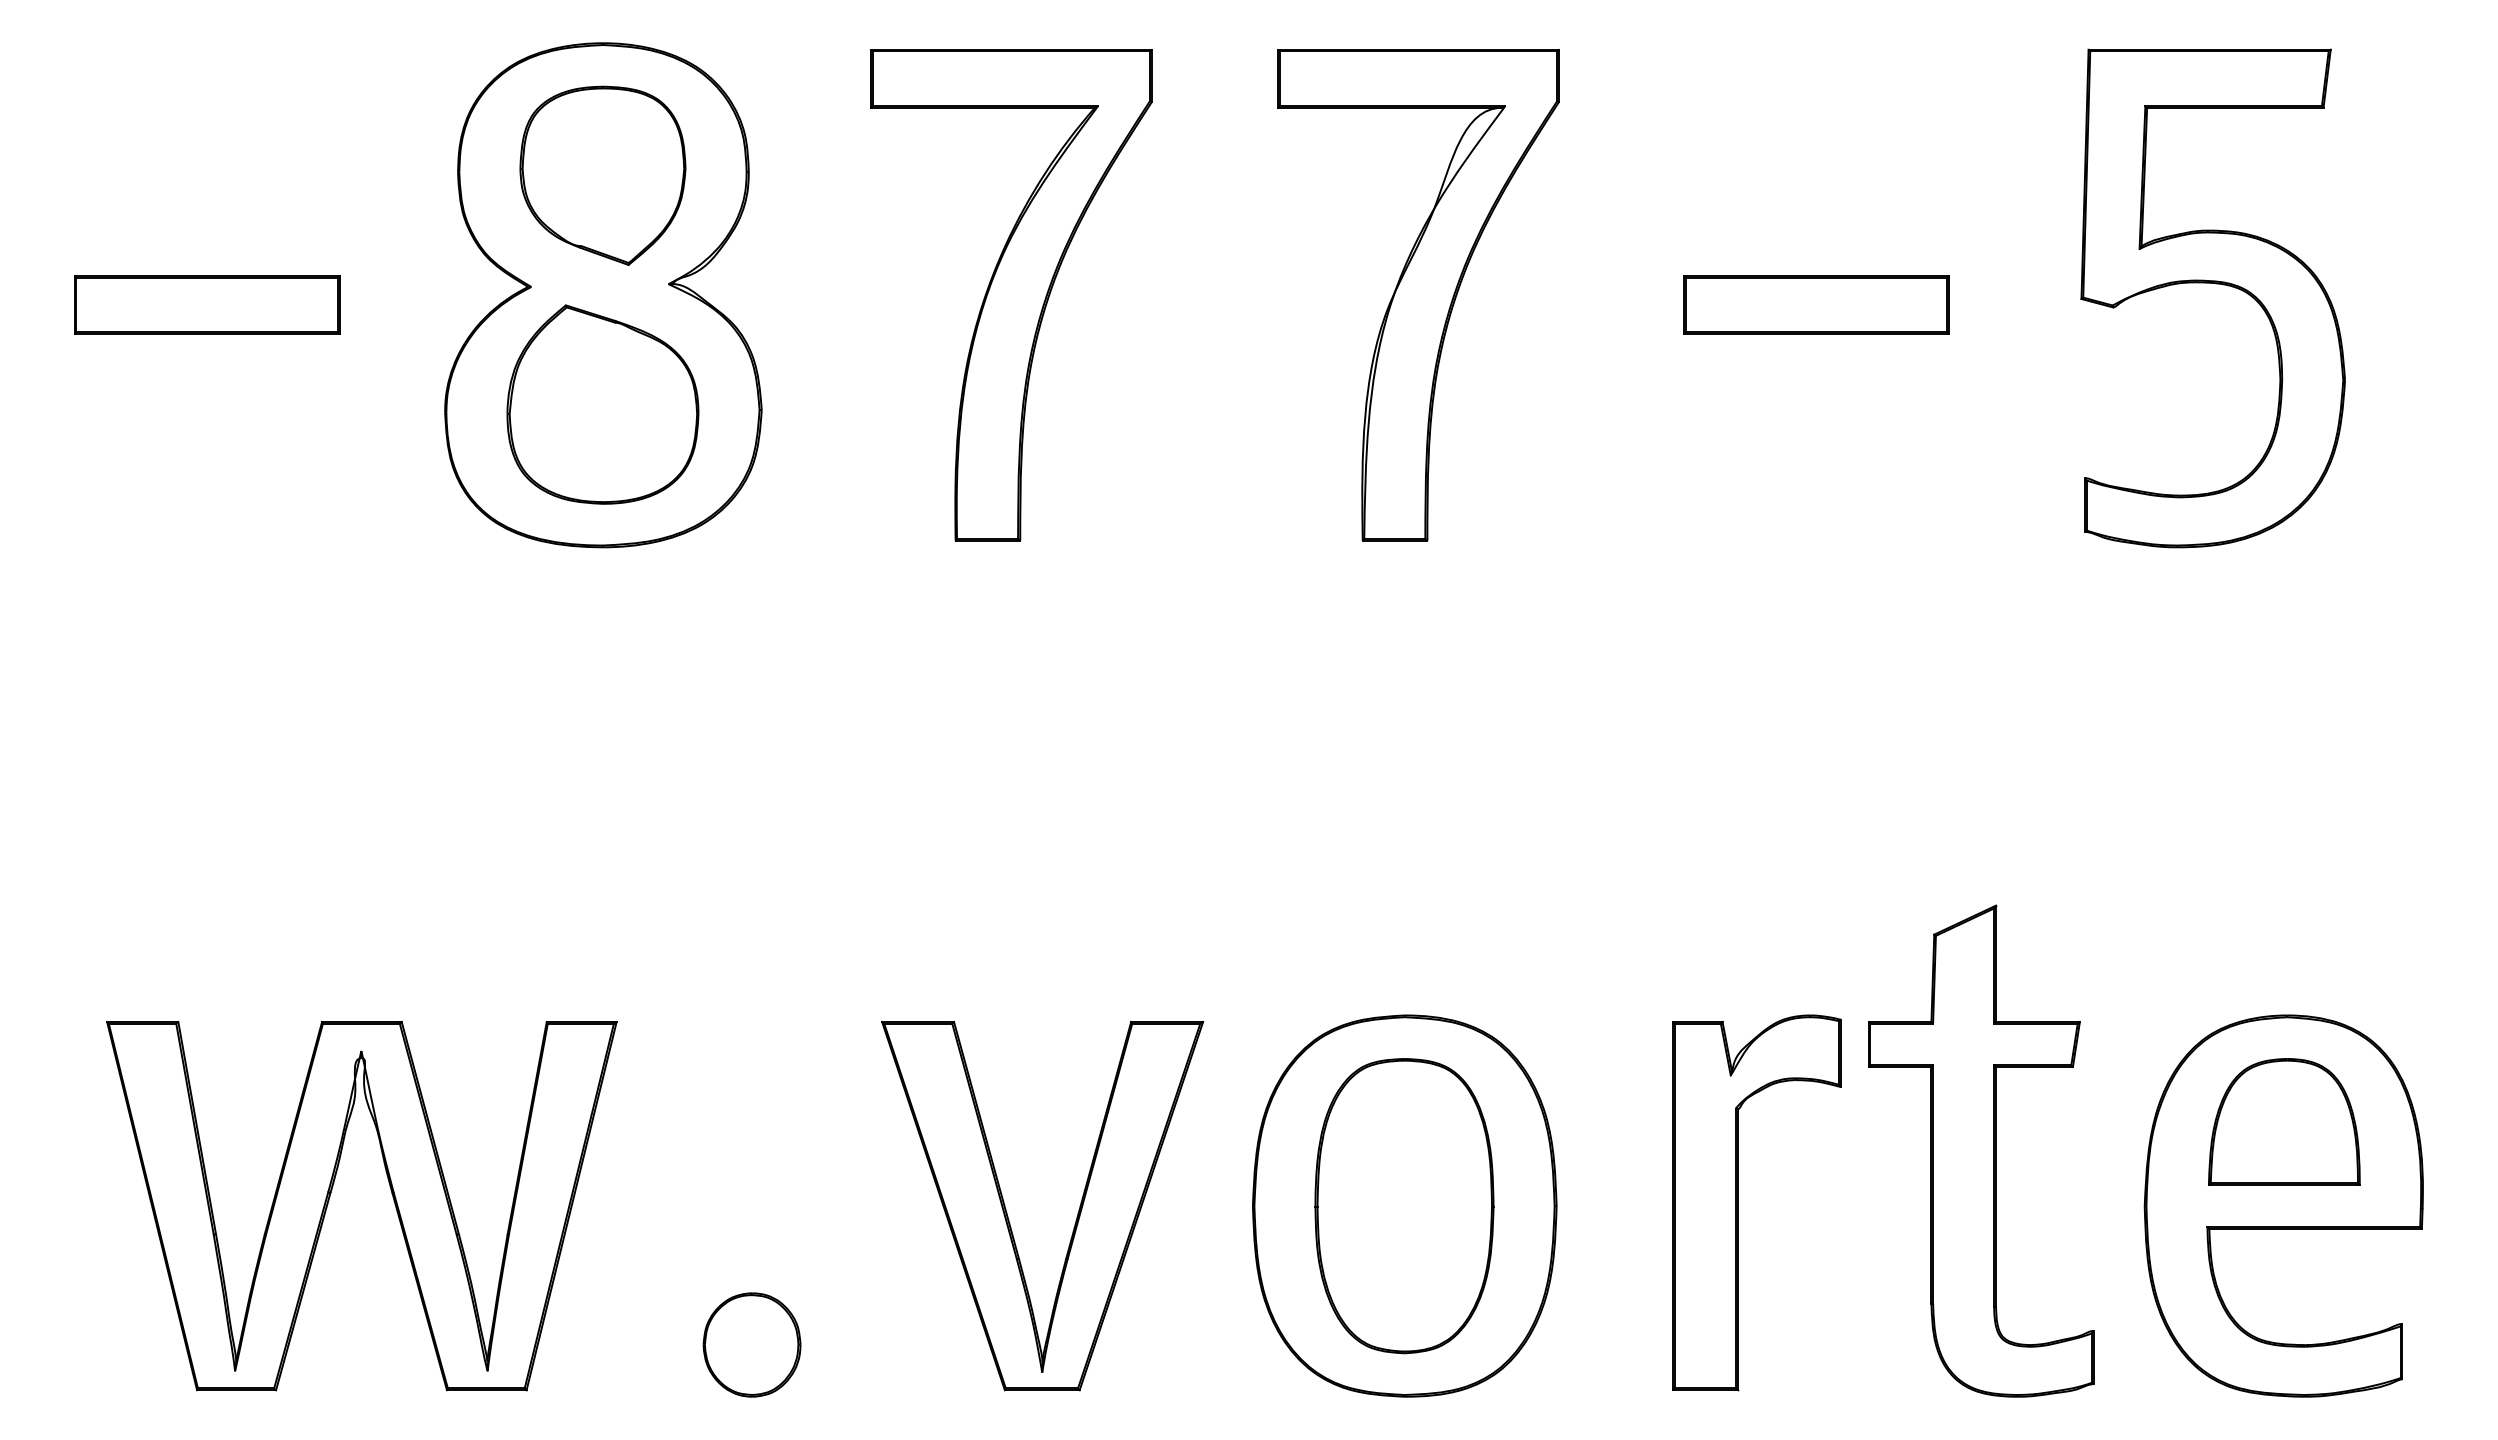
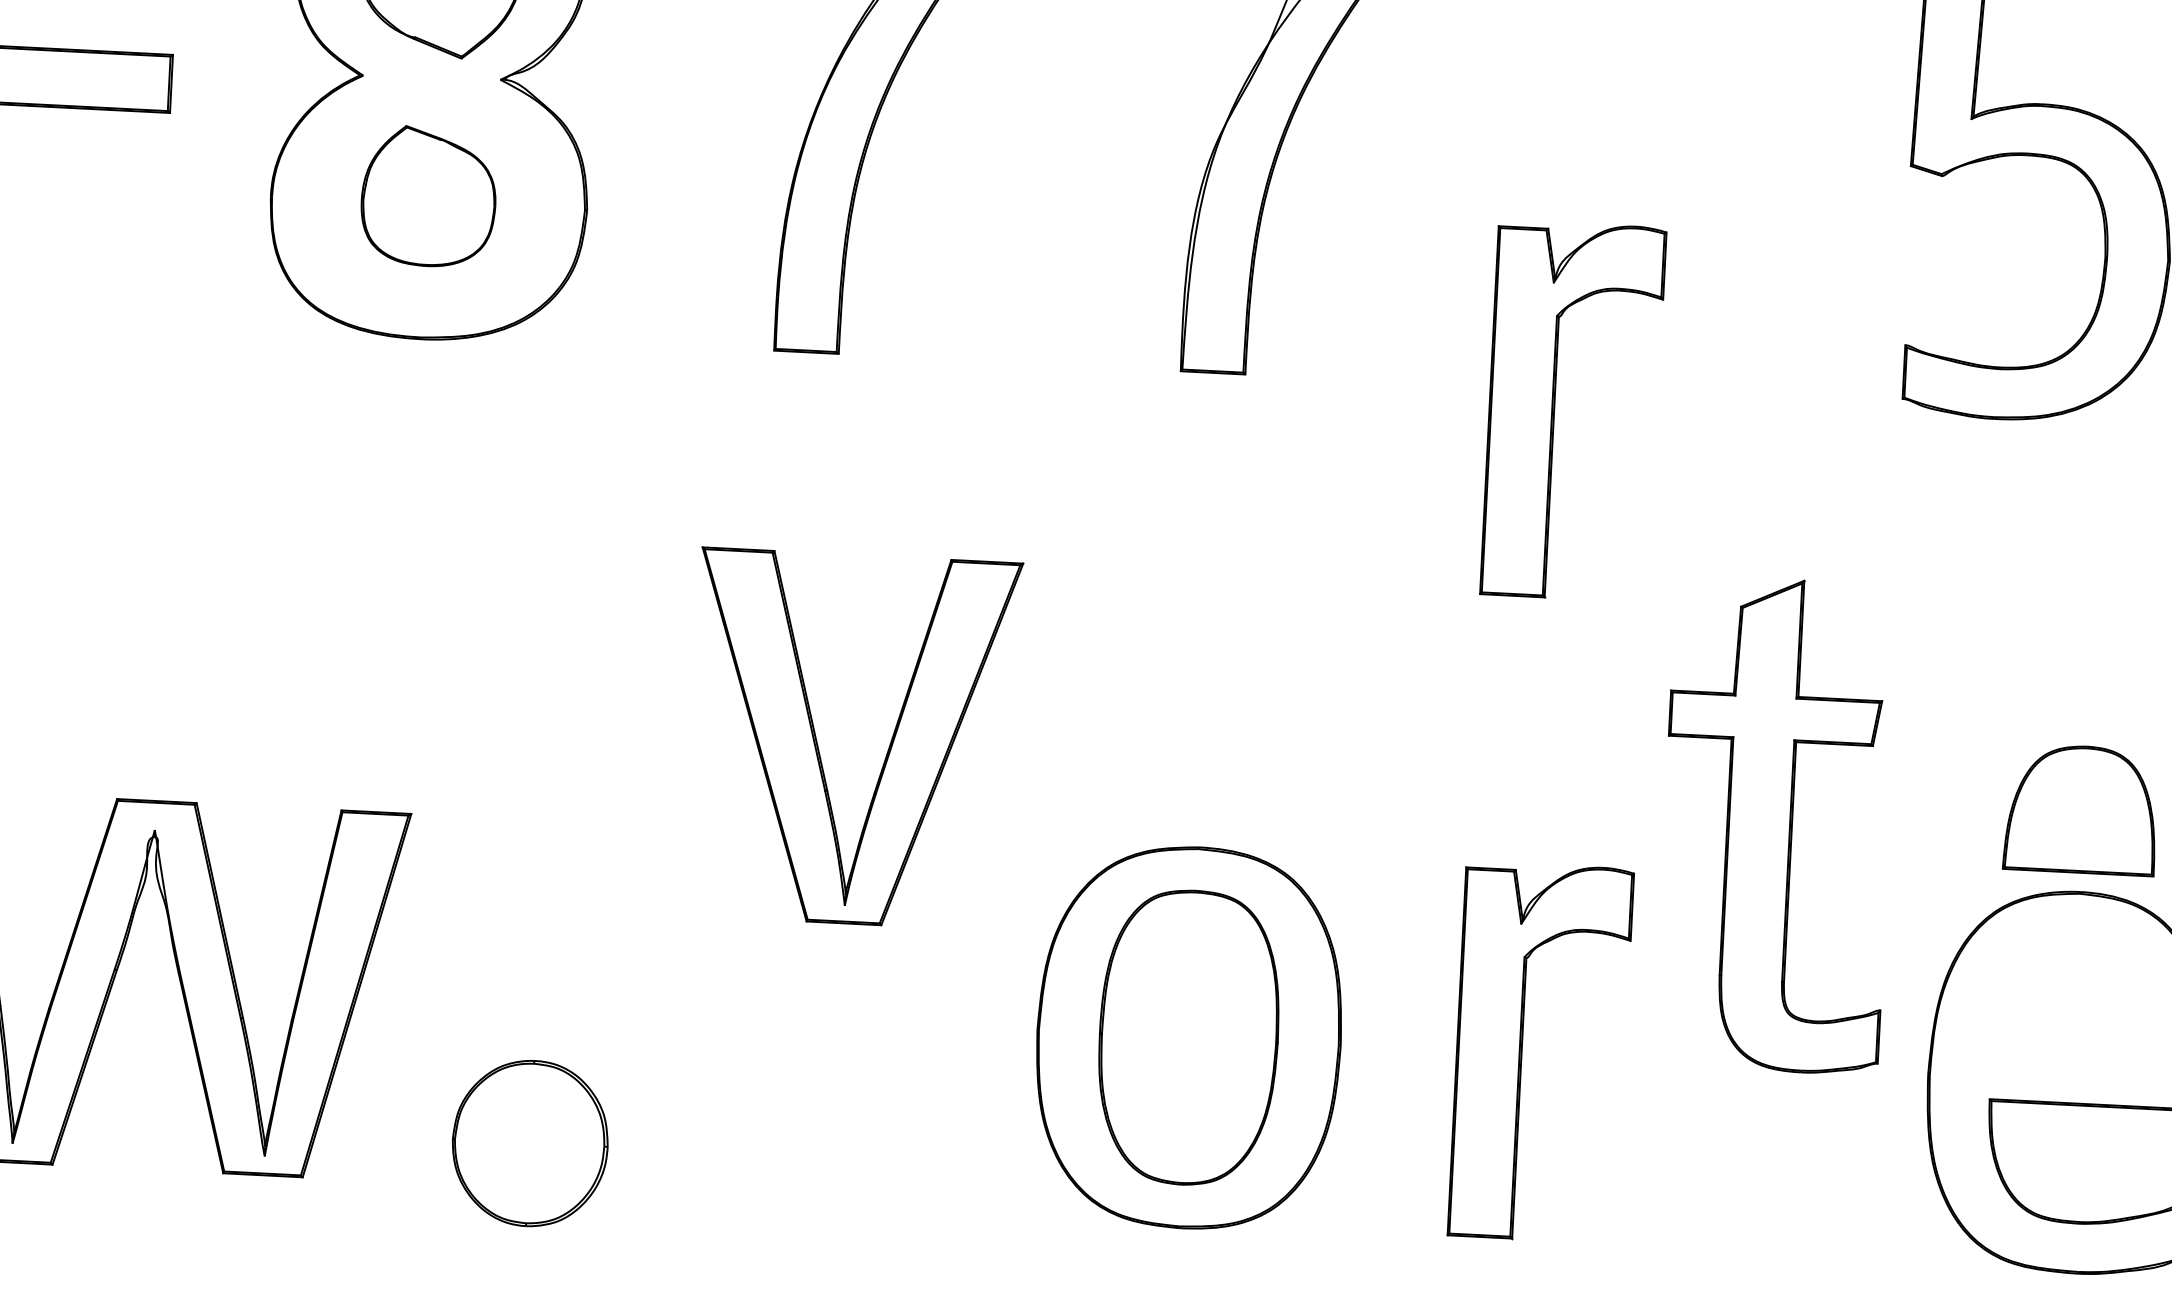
part: (1816, 304) -> (1645, 158), removed
part: (602, 404) -> (428, 196), size x0.7
part: (1738, 560) -> (1555, 409), added
part: (2284, 1121) -> (2081, 809), moved
part: (1981, 1150) -> (1777, 824), moved
part: (1008, 1216) -> (819, 748), moved
part: (751, 1344) -> (529, 1142), size x1.6

